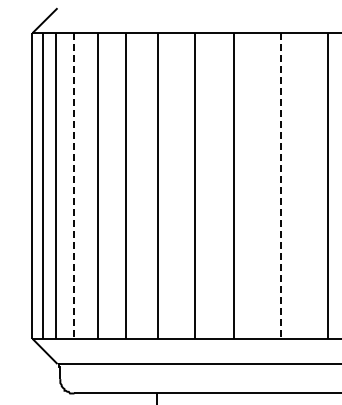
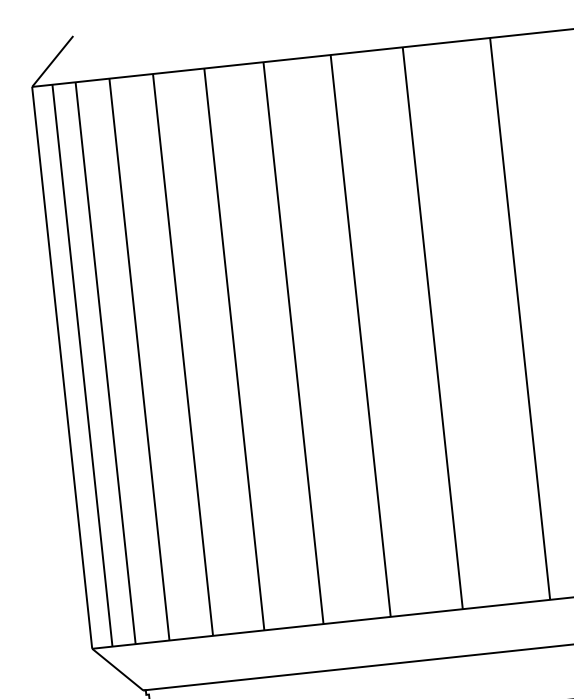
line: (74, 185) -> (139, 358), dashed -> solid
line: (281, 185) -> (520, 318), dashed -> solid

